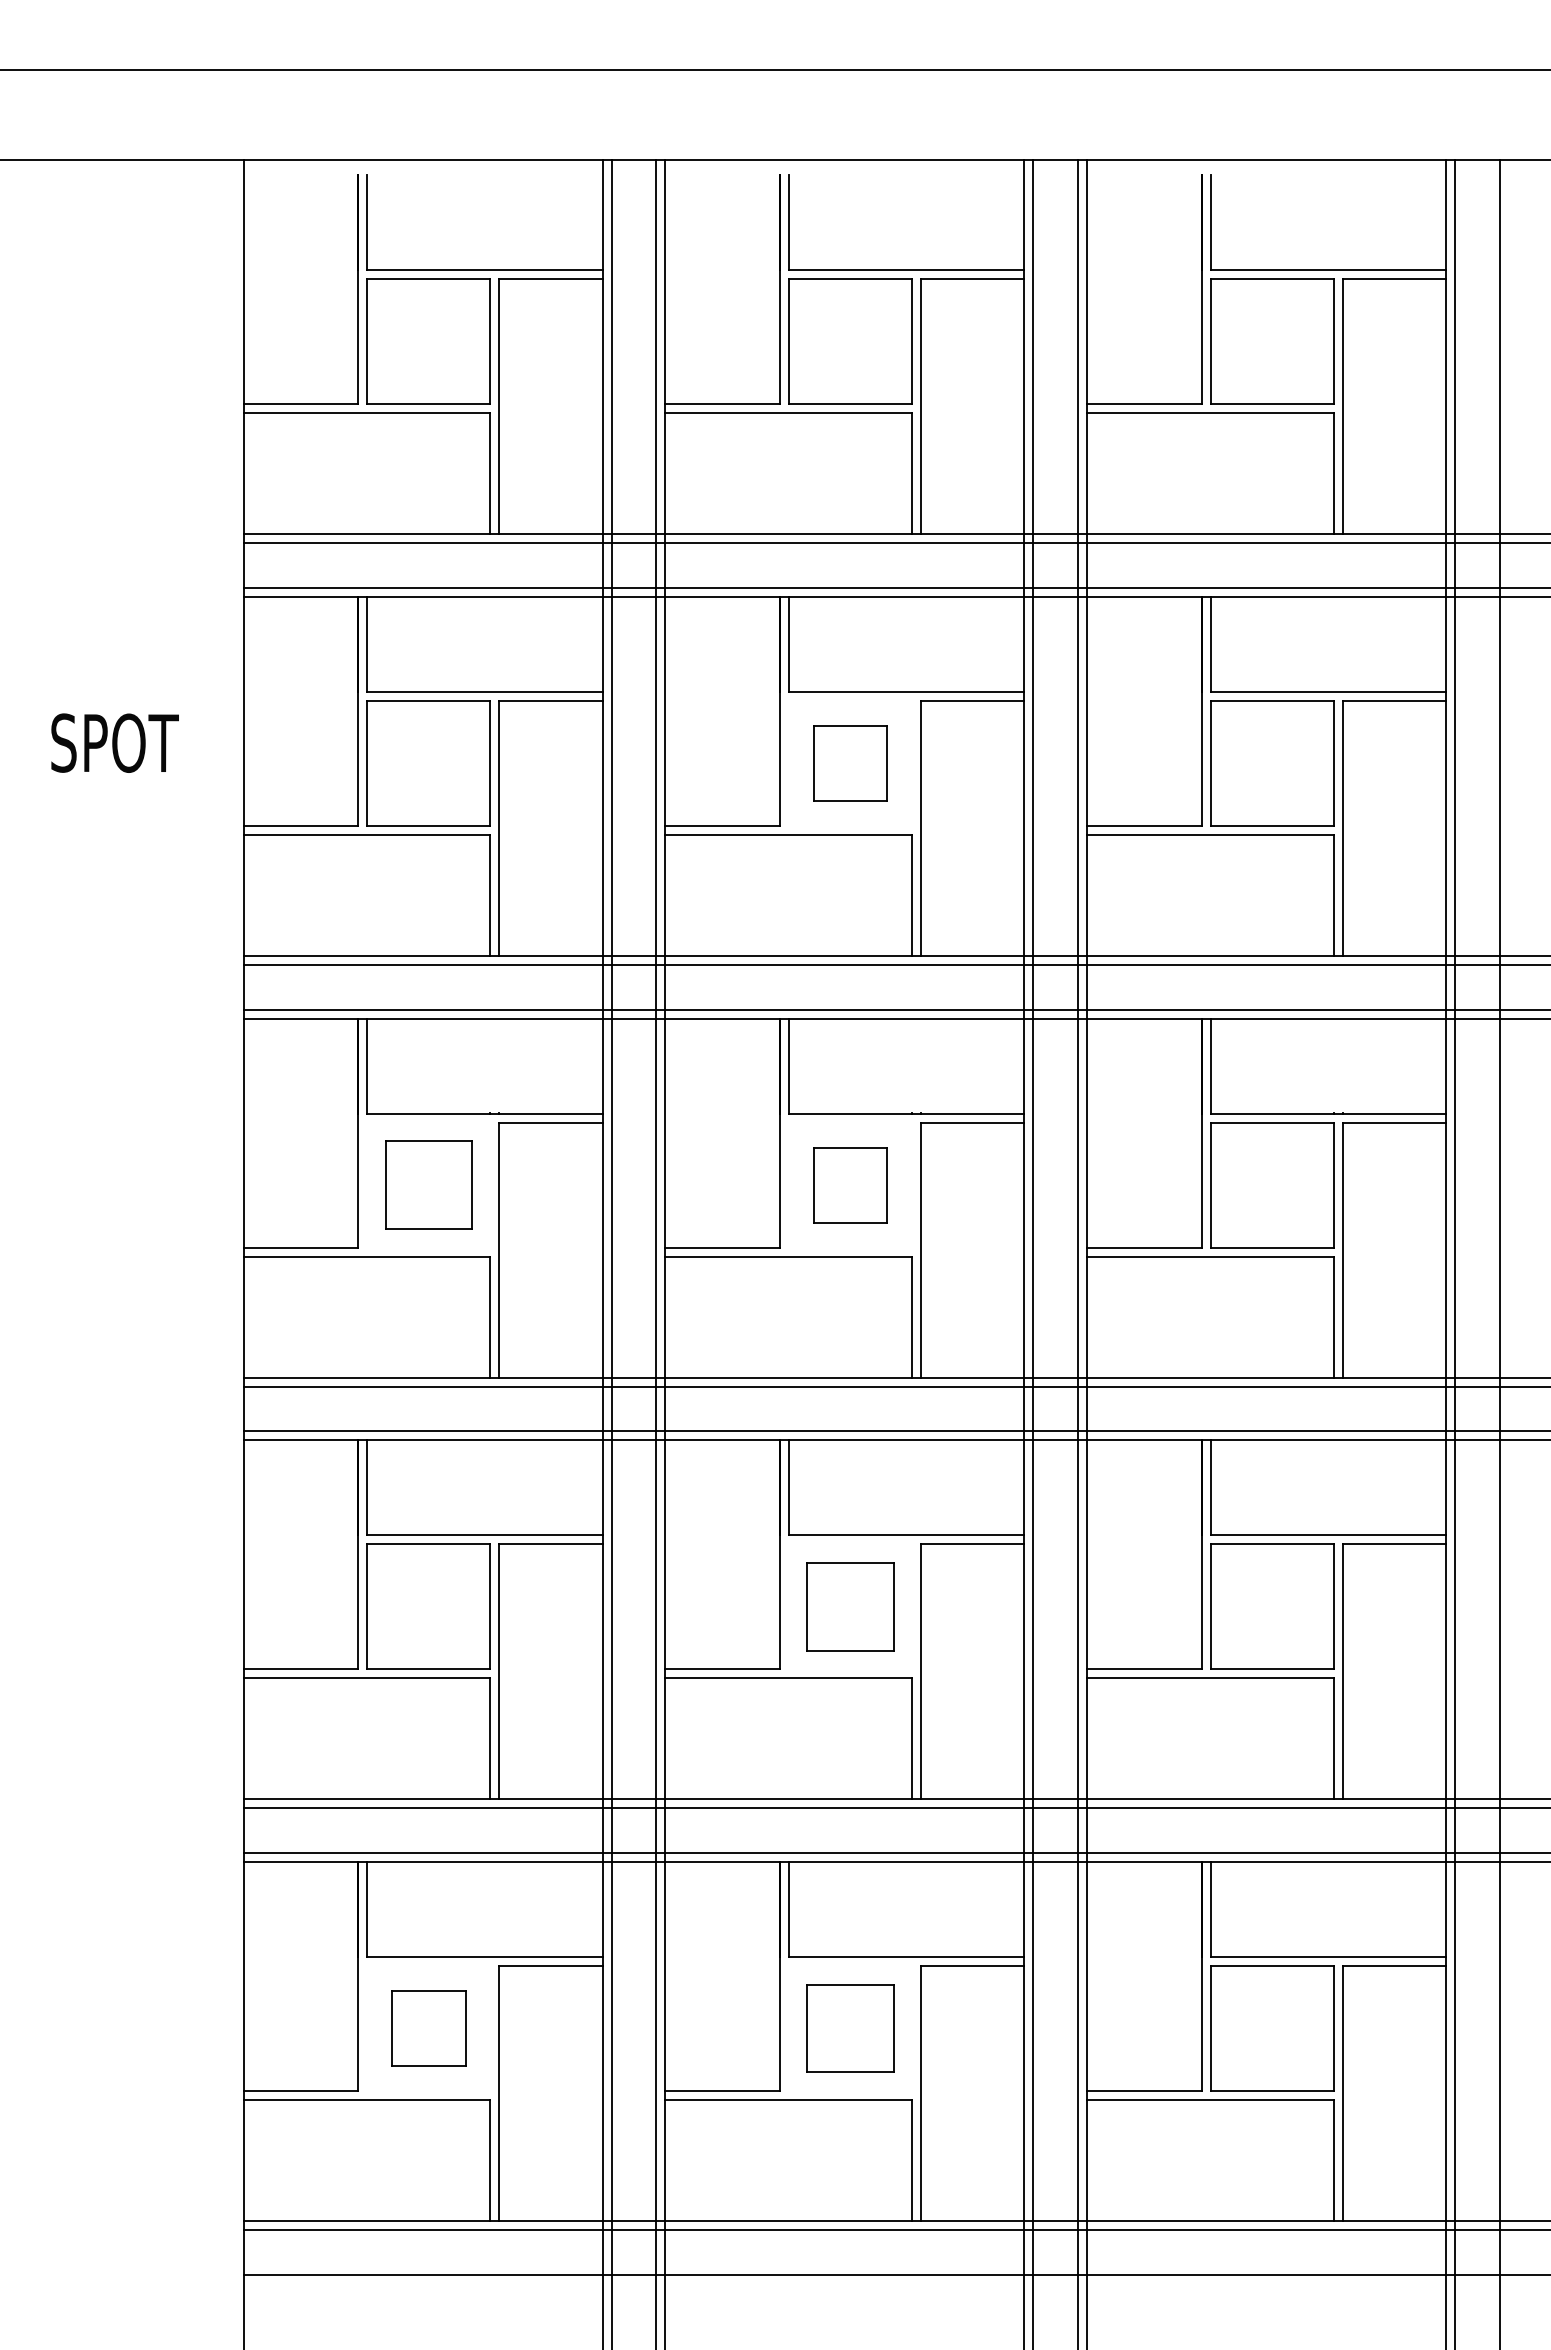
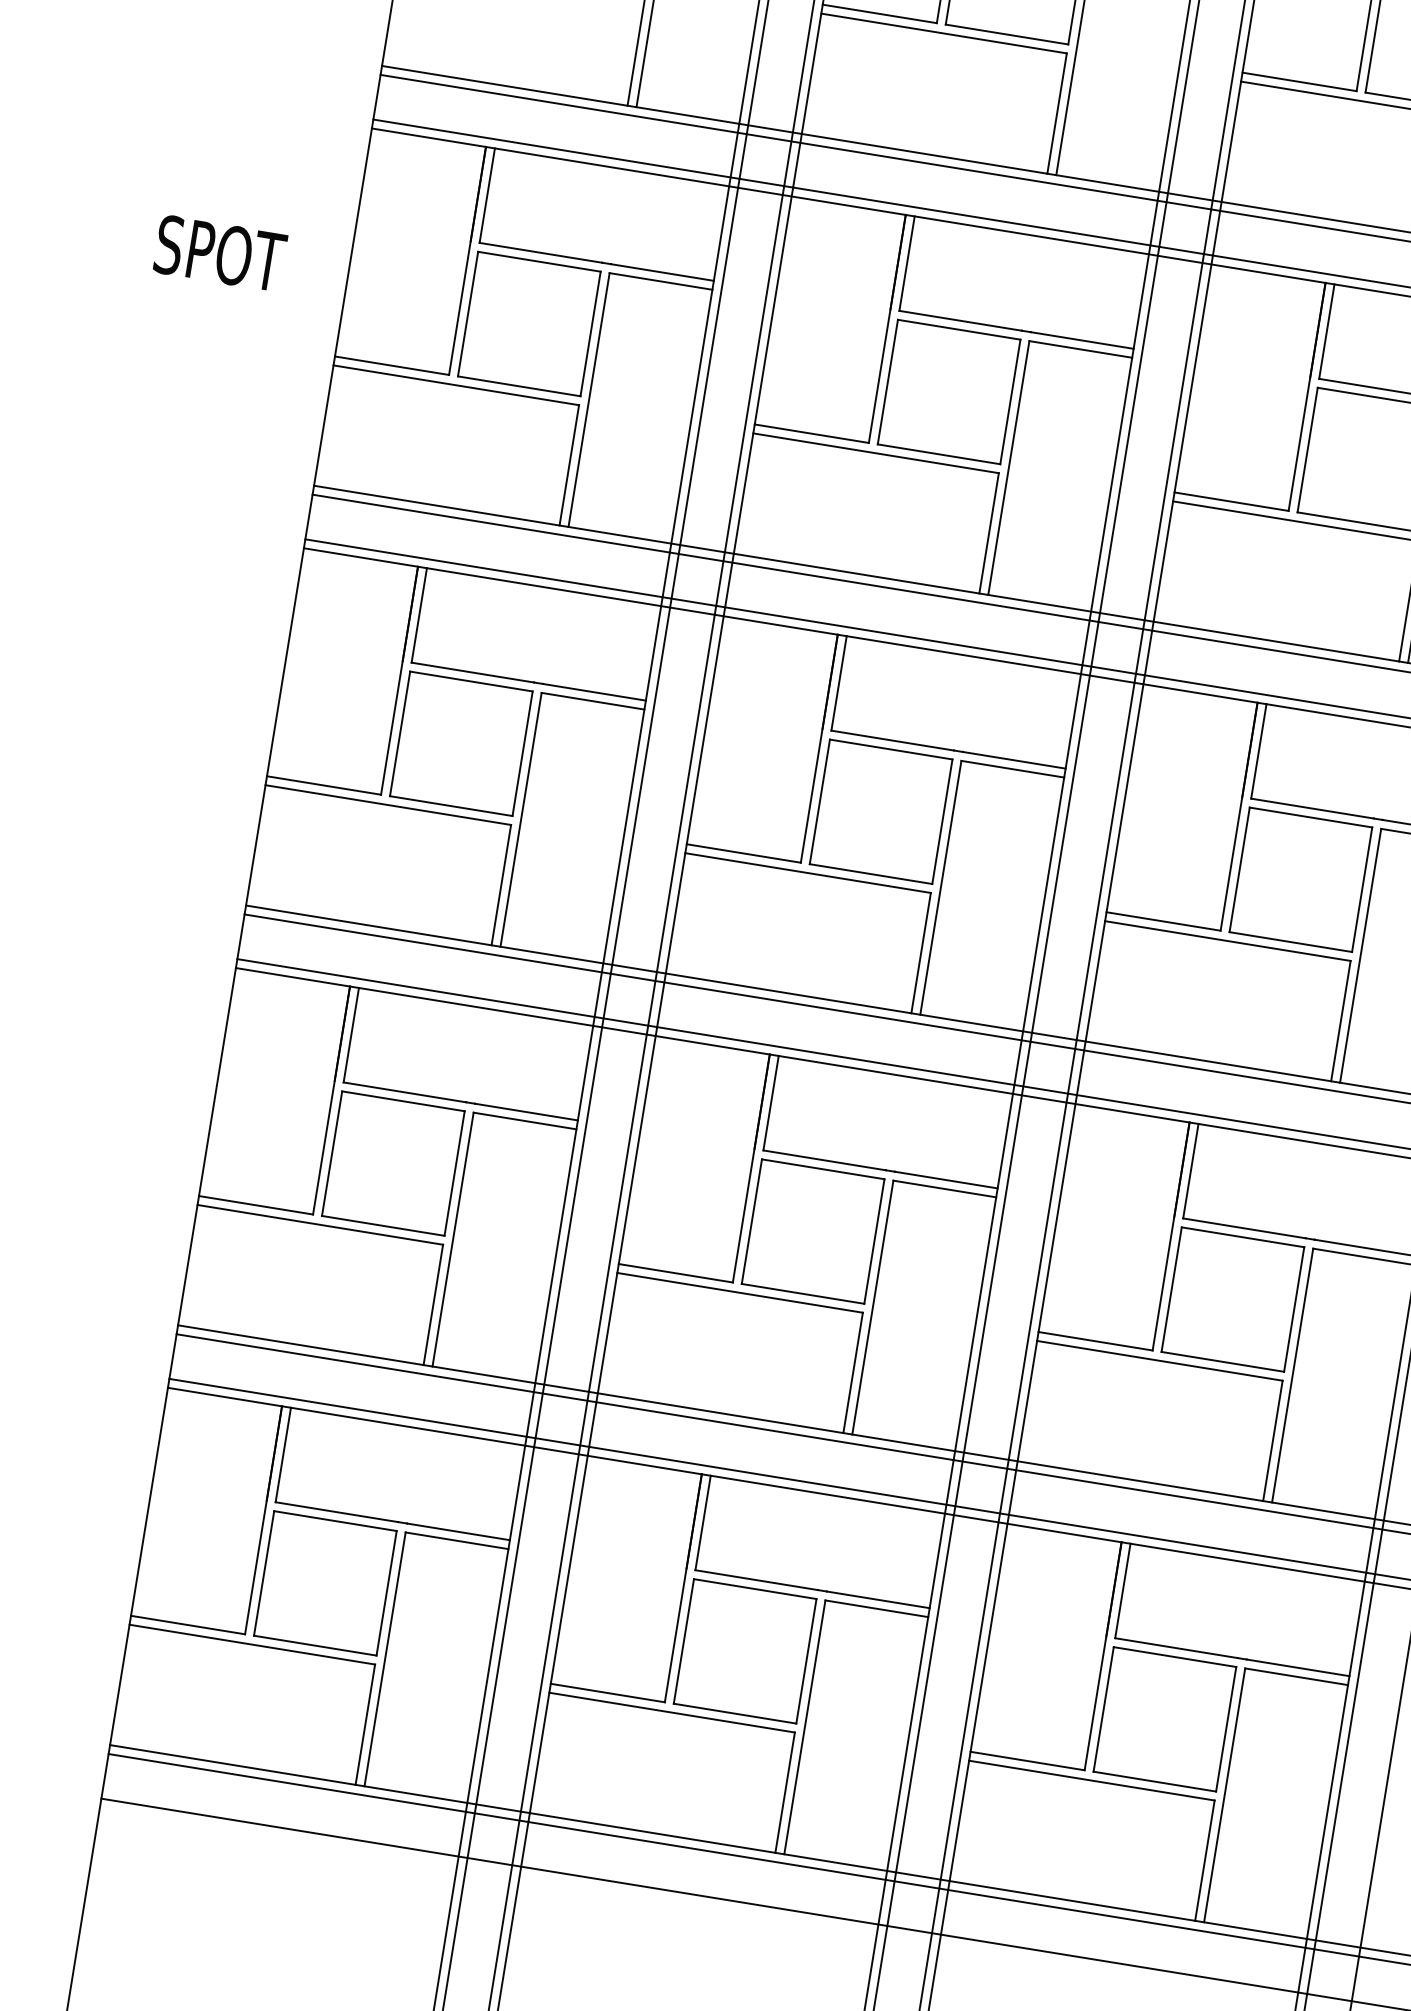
part: (850, 763) -> (949, 392), size x1.67
part: (428, 1185) -> (460, 744), size x1.43
part: (850, 1185) -> (880, 812), size x1.67
part: (850, 1606) -> (813, 1231), size x1.43
part: (428, 2028) -> (325, 1583), size x1.67
part: (850, 2028) -> (745, 1651), size x1.43

